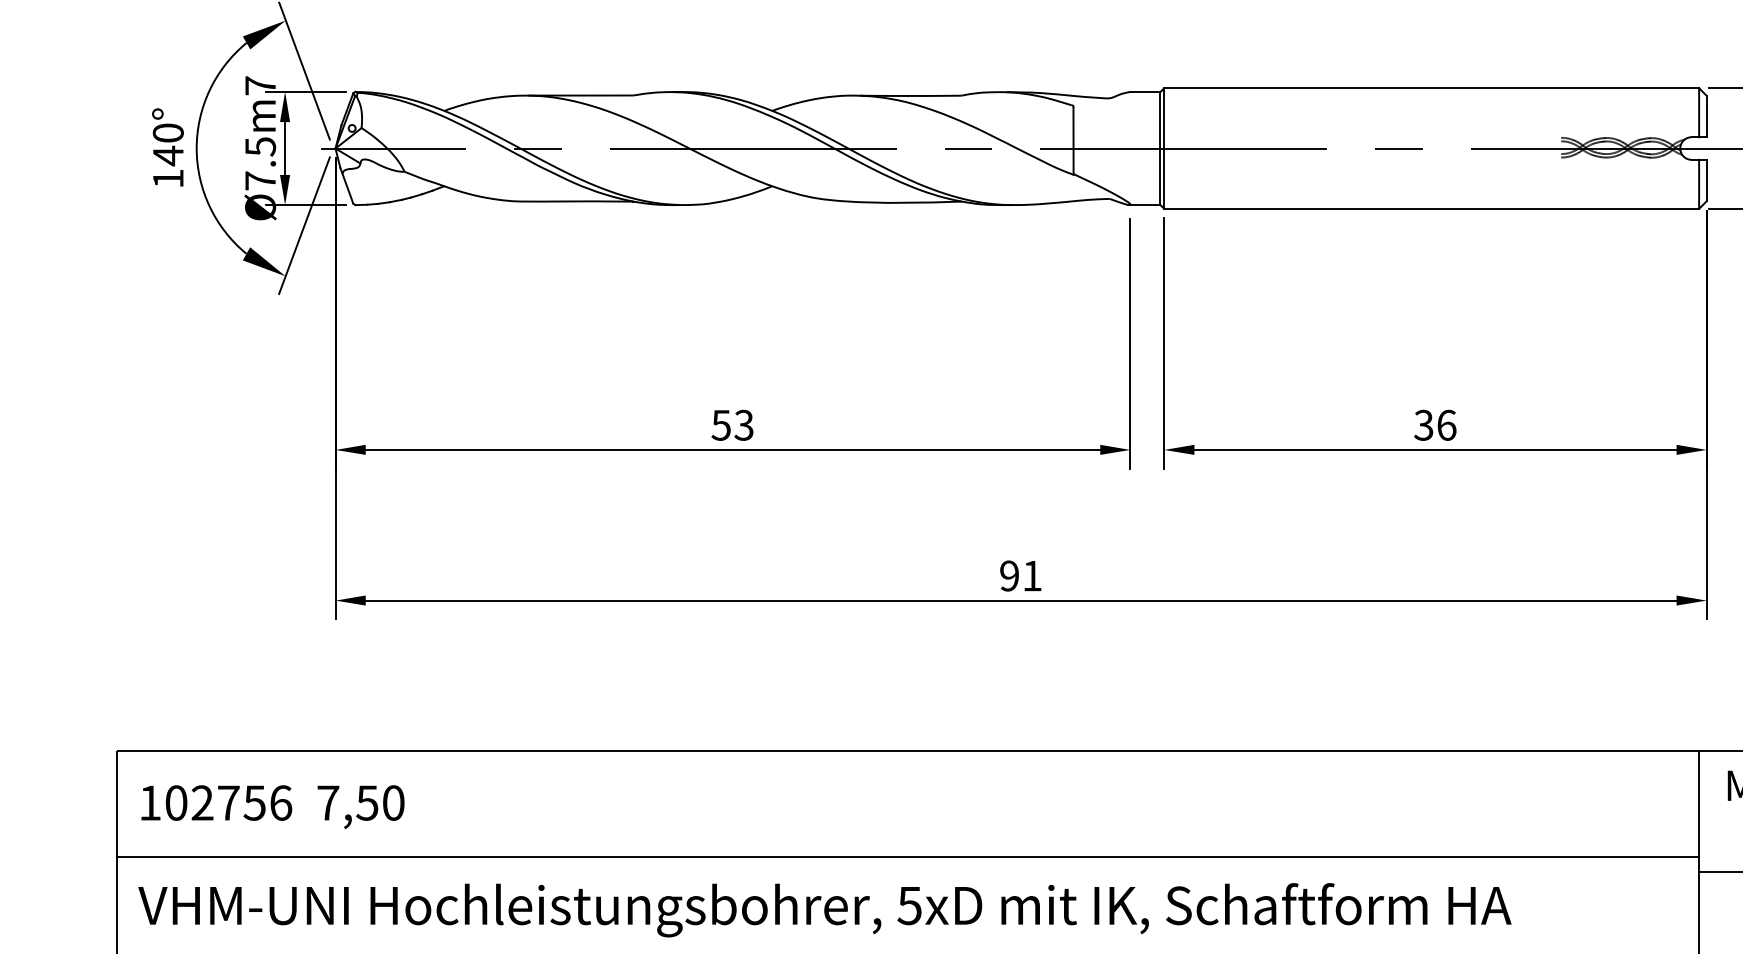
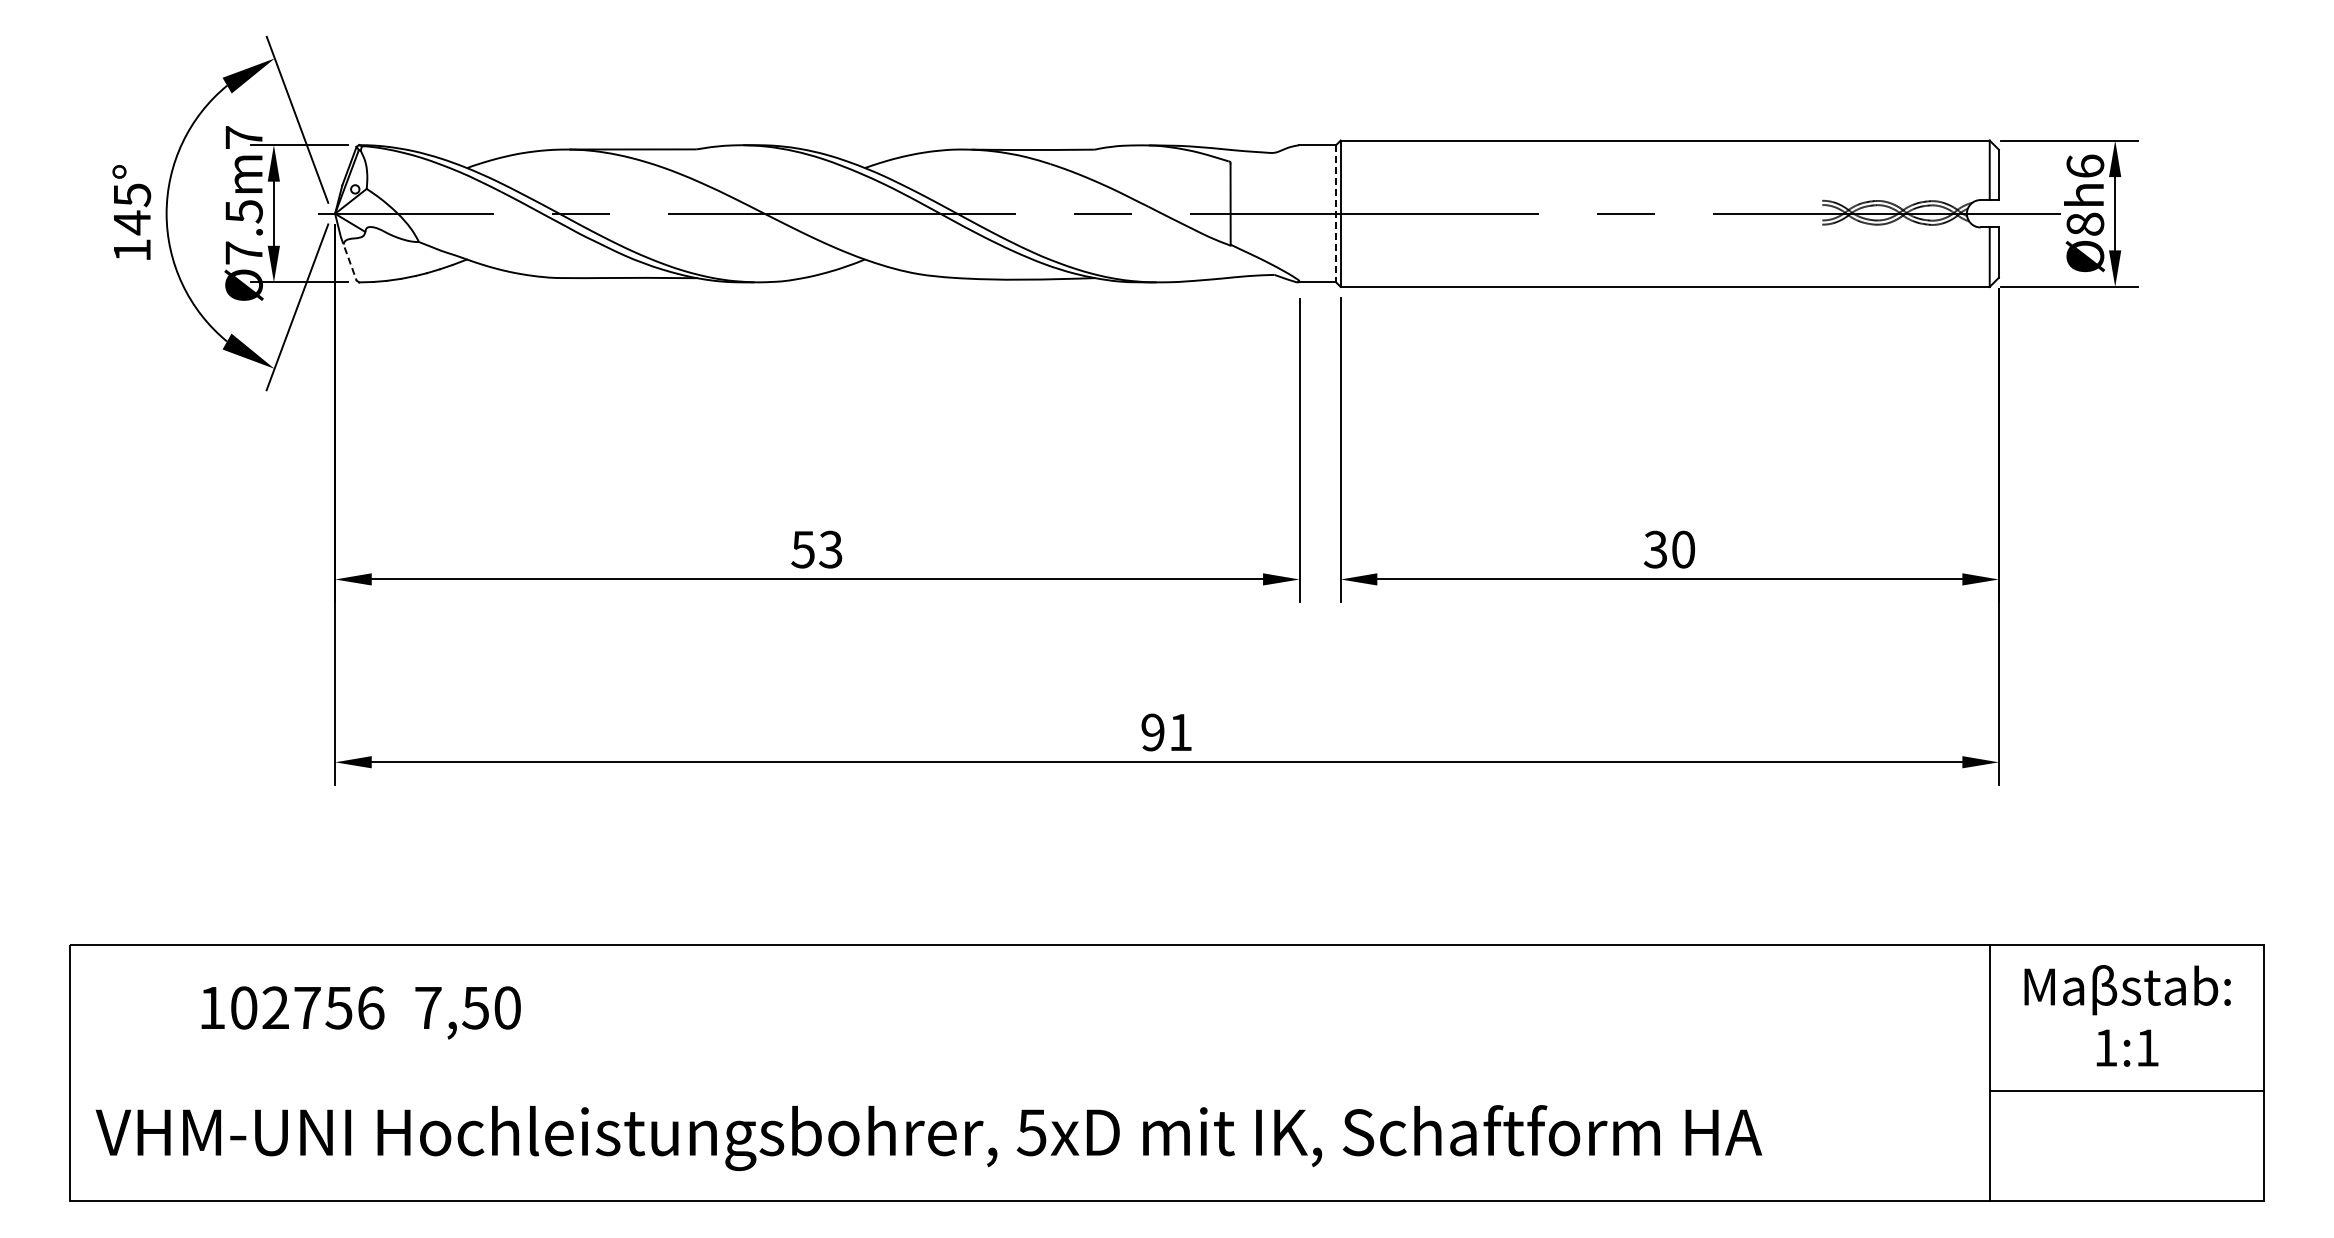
text: (168, 133) -> (132, 195), 140° -> 145°
line: (1160, 148) -> (1336, 213), solid -> dashed
line: (346, 186) -> (348, 259), solid -> dashed
text: (1446, 425) -> (1683, 549), 36 -> 30
text: (272, 806) -> (360, 1012), moved
line: (907, 857) -> (1029, 1073), removed

